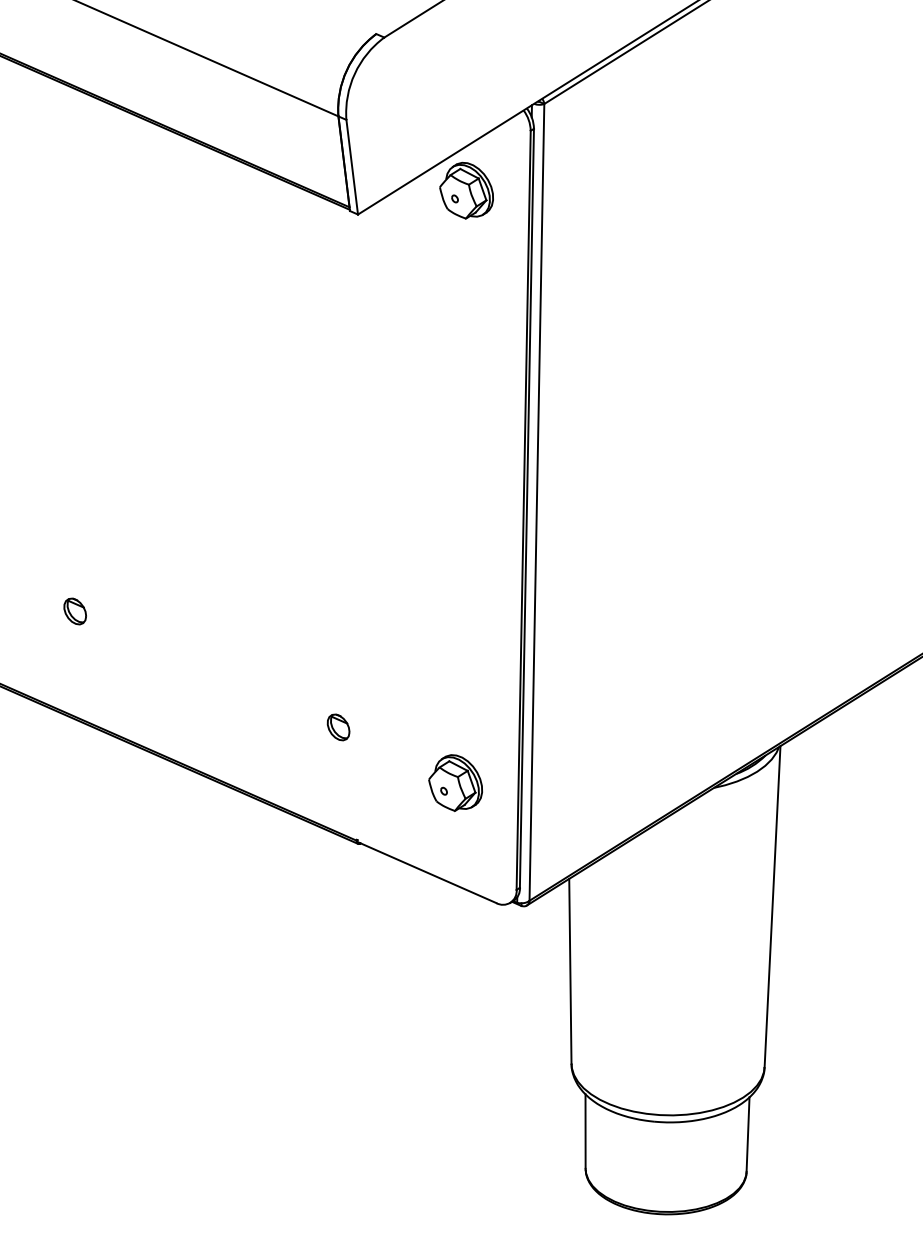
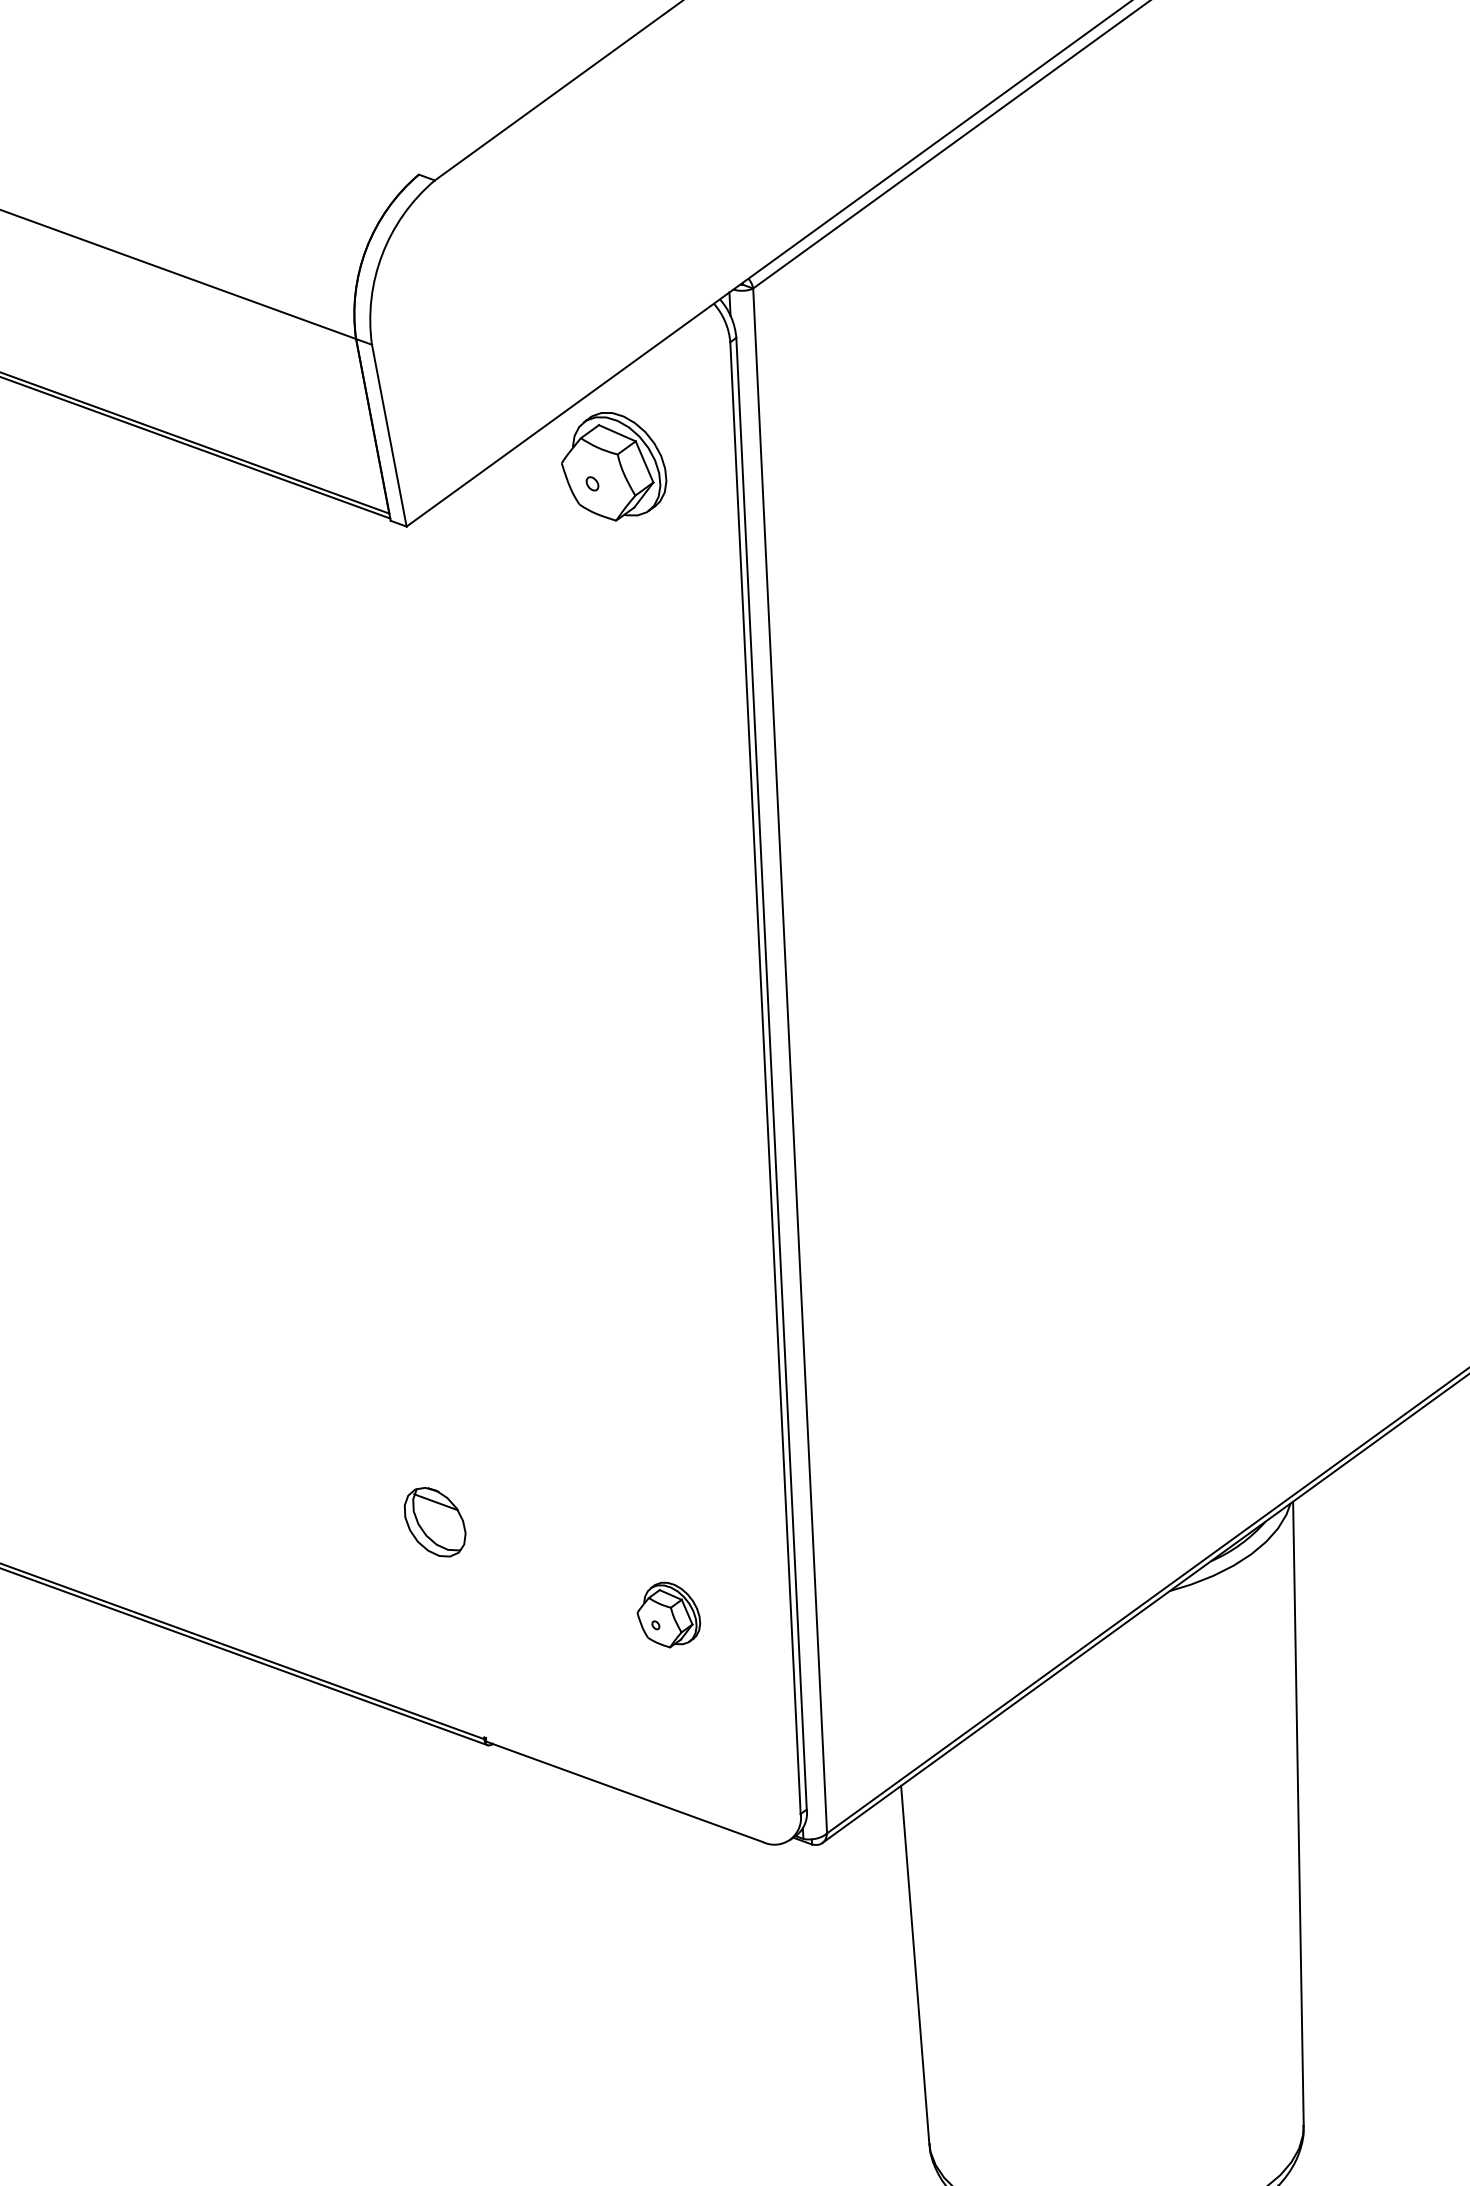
part: (338, 727) -> (434, 1522), size x1.4
part: (455, 782) -> (668, 1613), size x0.6

